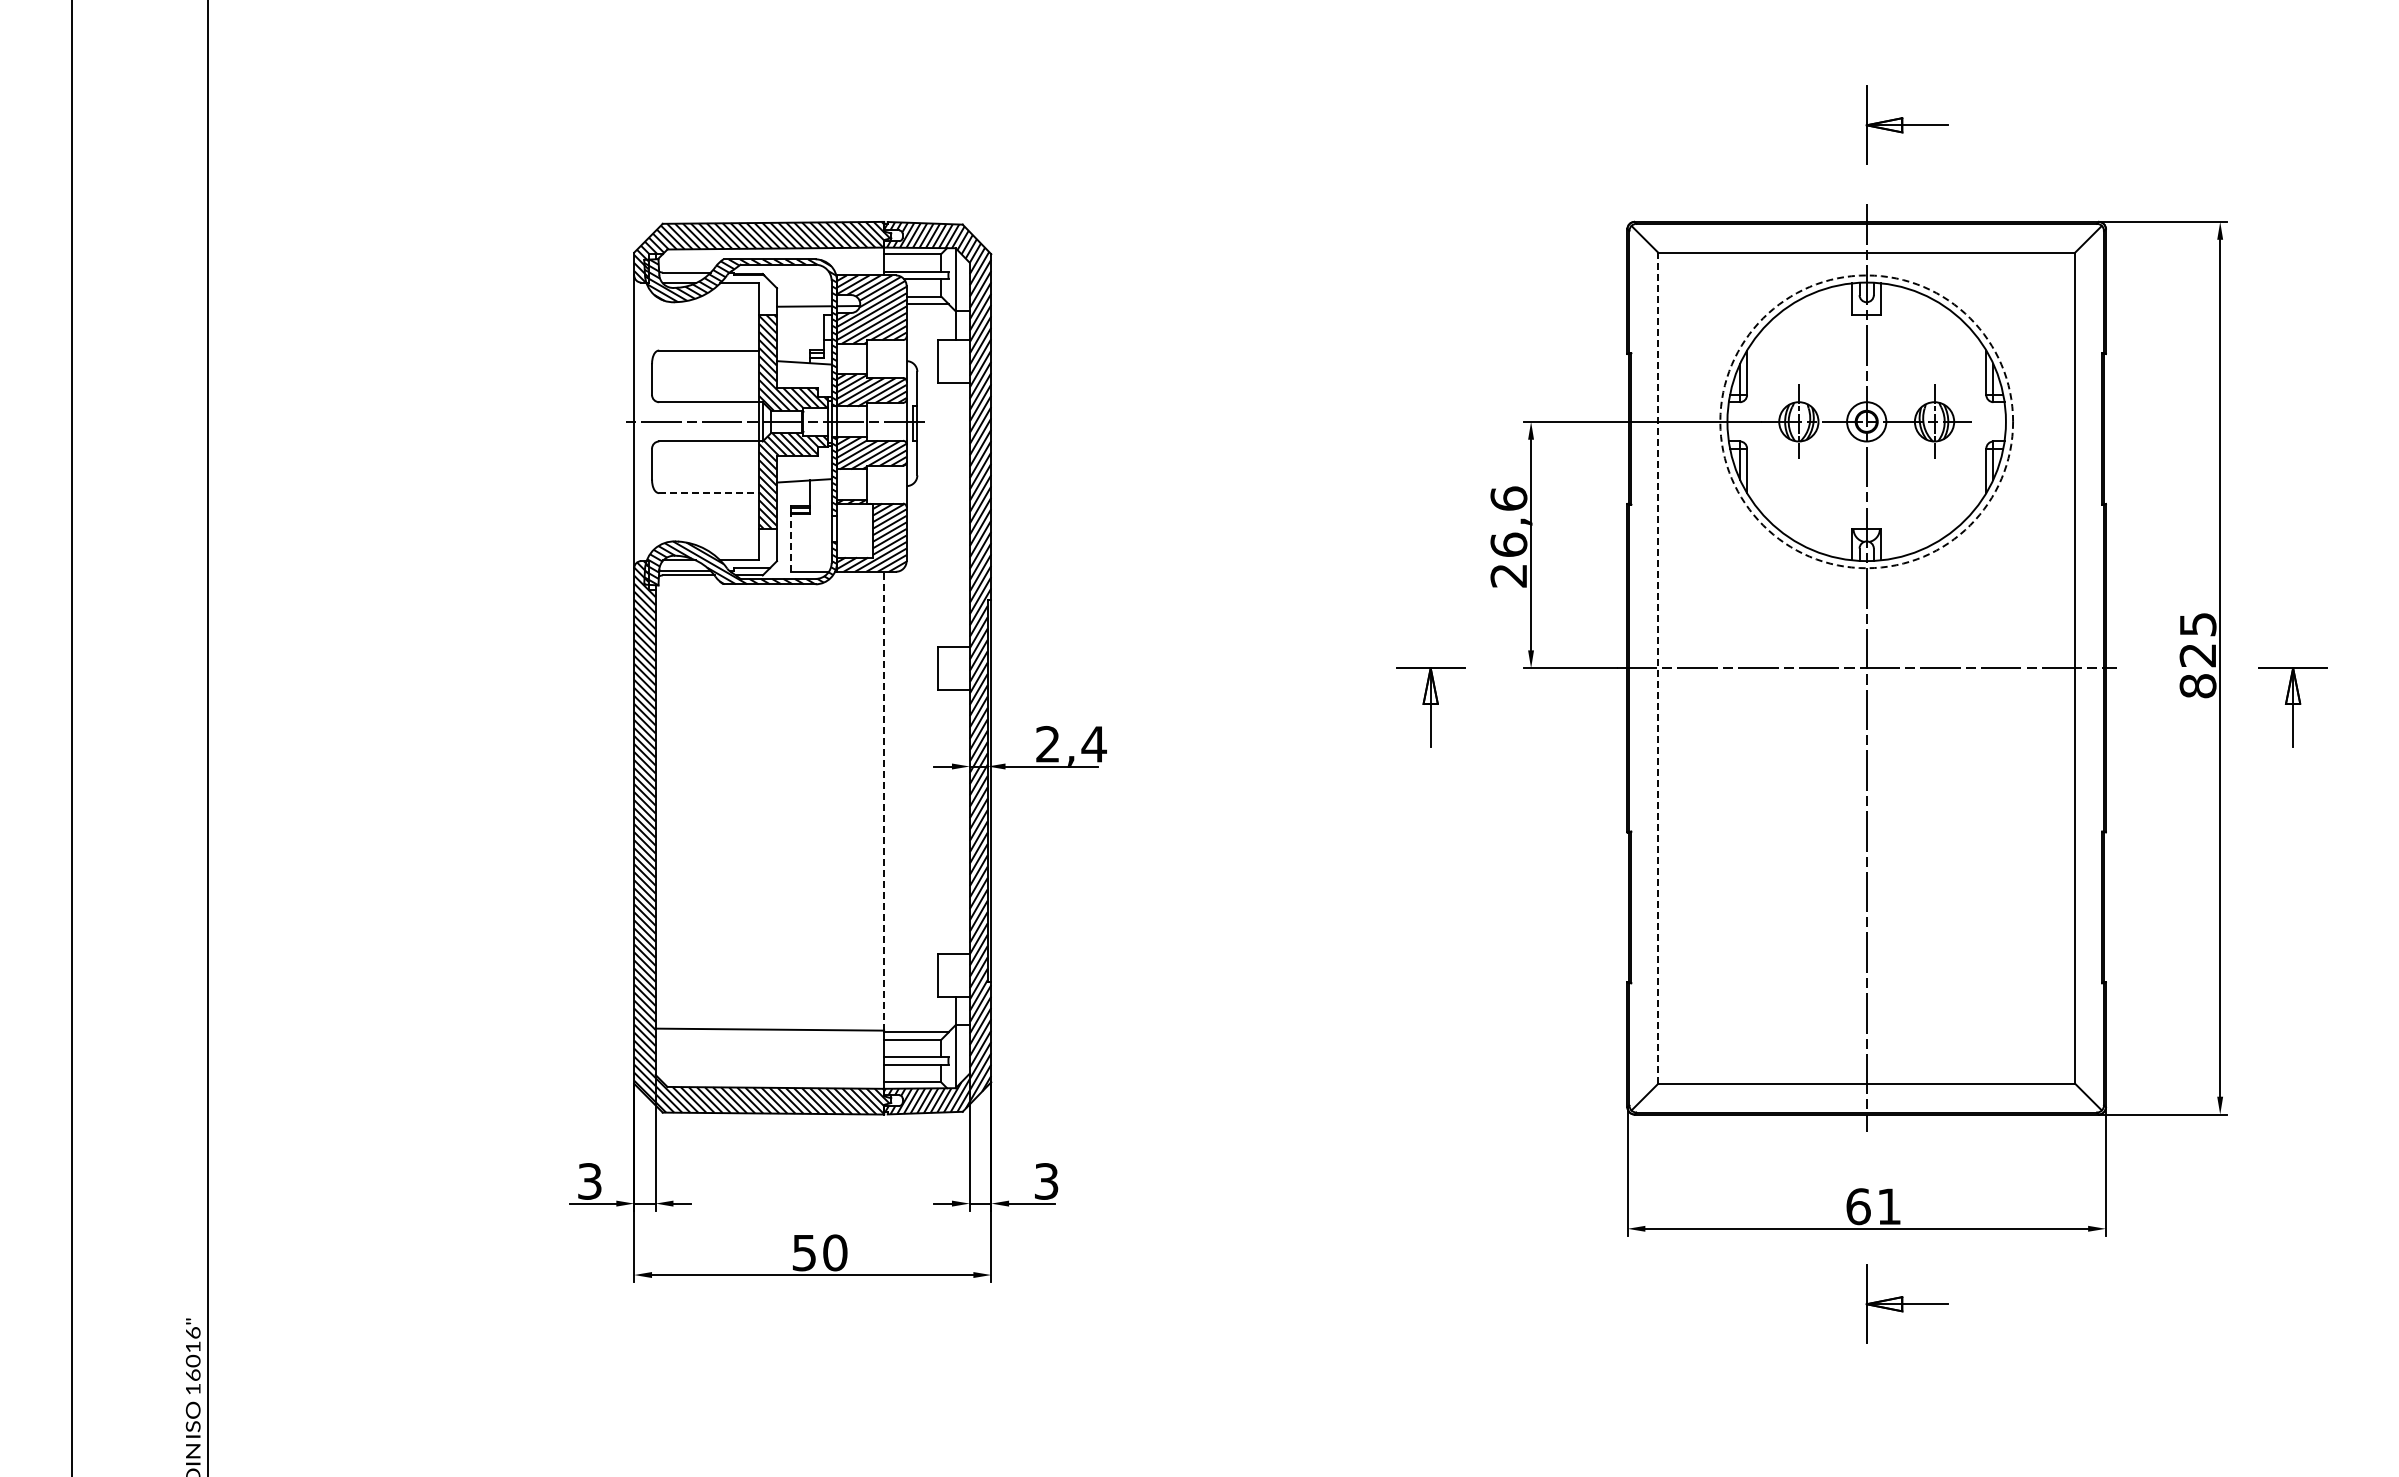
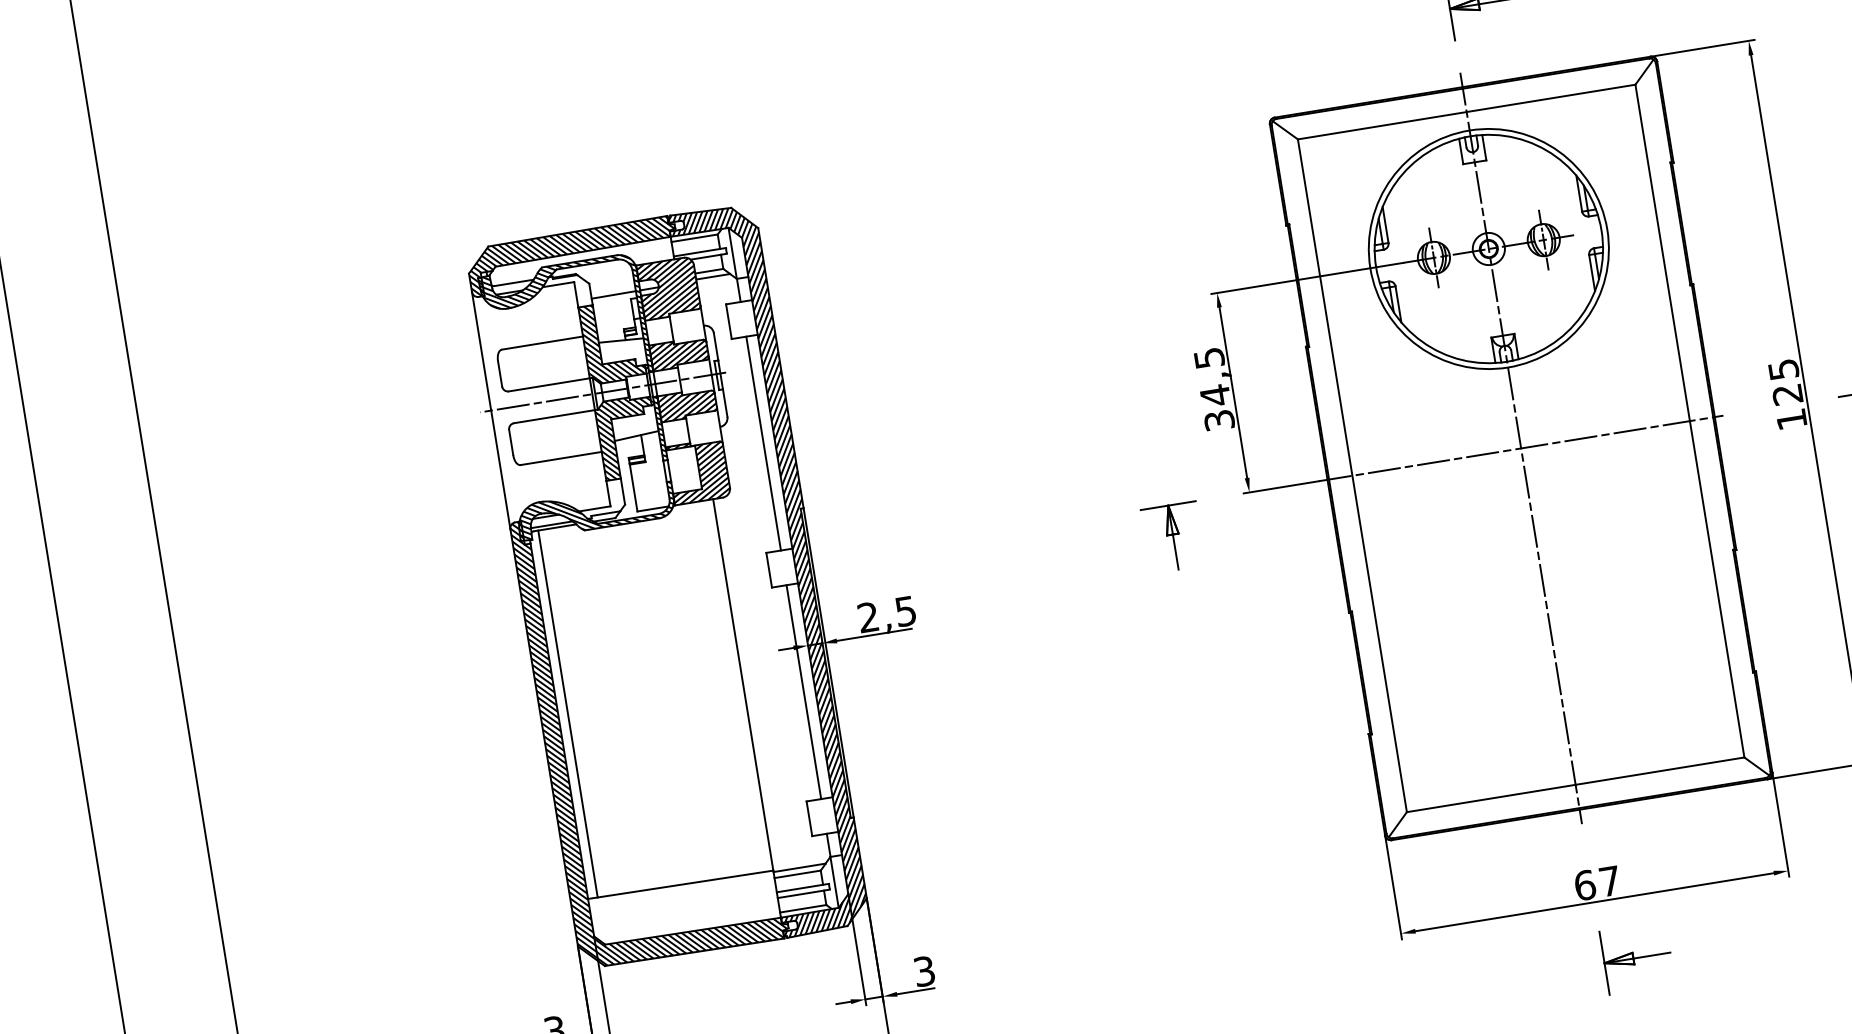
circle: (1866, 421) -> (1488, 248), dashed -> solid
line: (709, 493) -> (561, 458), dashed -> solid
line: (955, 514) -> (763, 443), added
text: (1508, 536) -> (1213, 388), 26,6 -> 34,5
line: (790, 542) -> (633, 487), dashed -> solid
line: (1658, 668) -> (1352, 475), dashed -> solid
text: (2197, 686) -> (1791, 419), 825 -> 125
text: (1093, 744) -> (905, 611), 2,4 -> 2,5
line: (884, 800) -> (743, 684), dashed -> solid
line: (667, 801) -> (567, 713), added
line: (955, 821) -> (803, 691), added
text: (1889, 1206) -> (1610, 881), 61 -> 67

